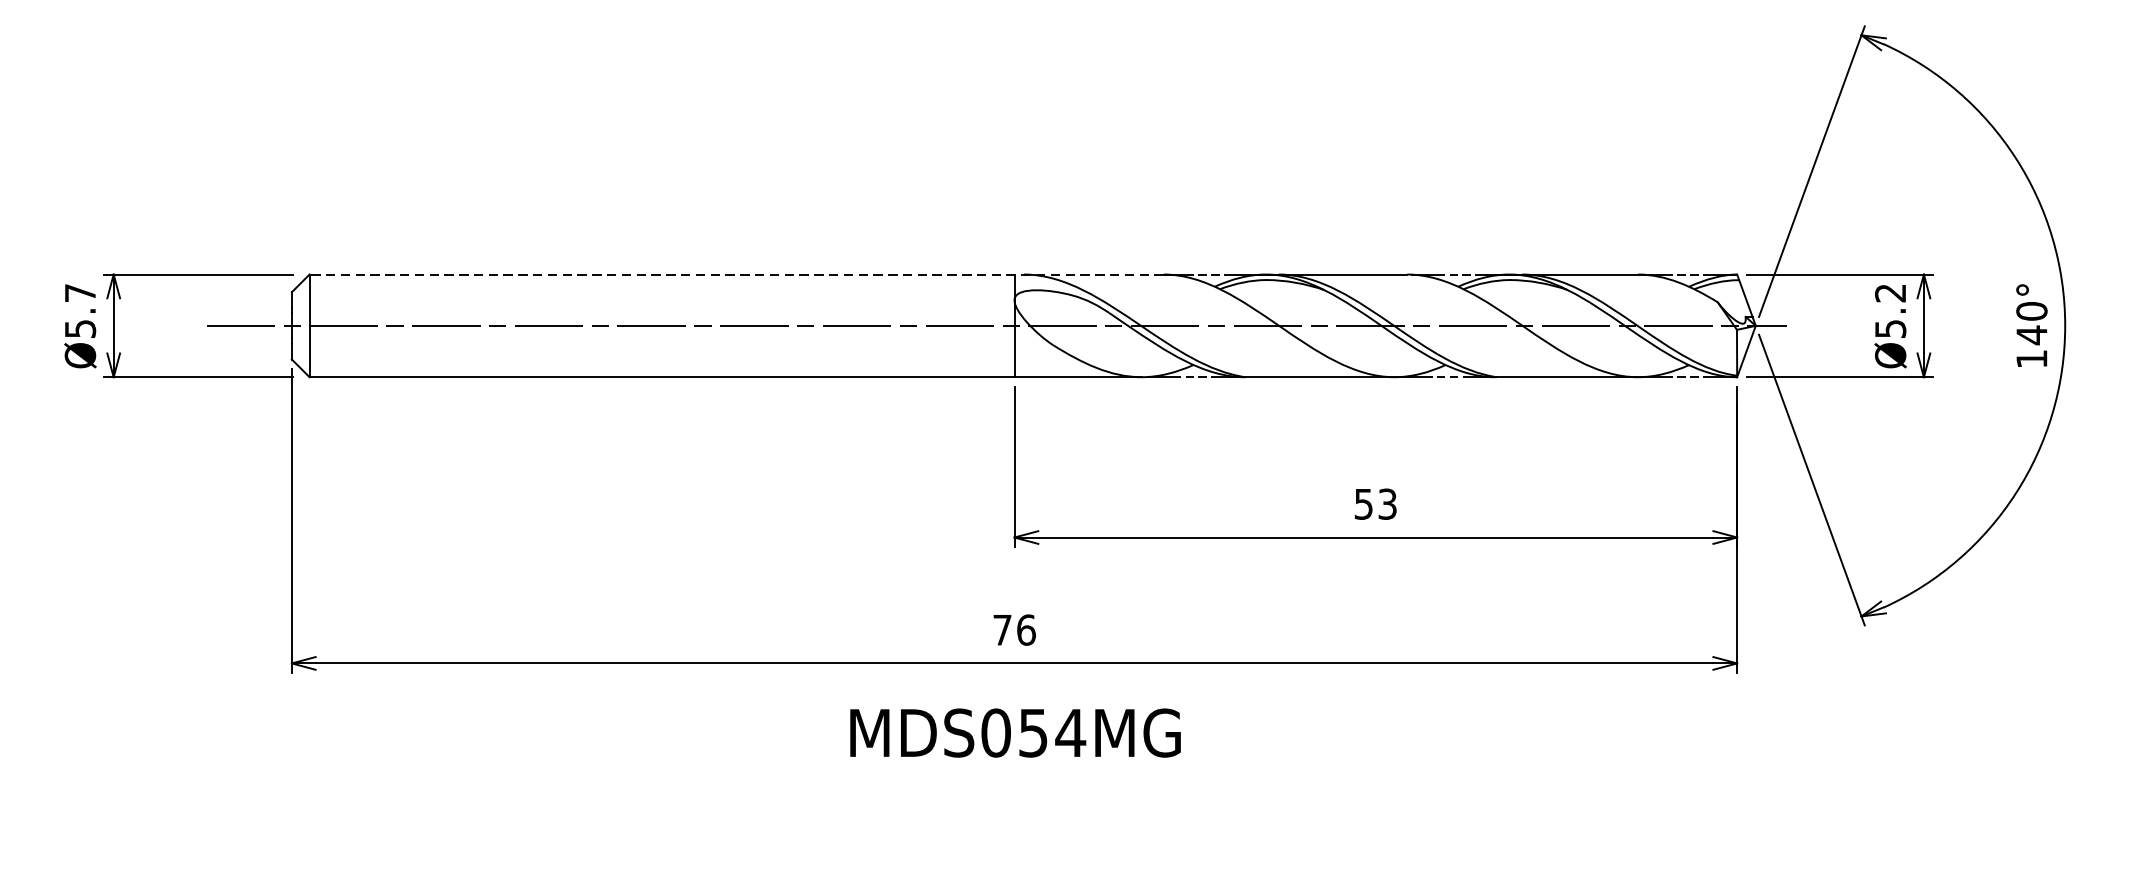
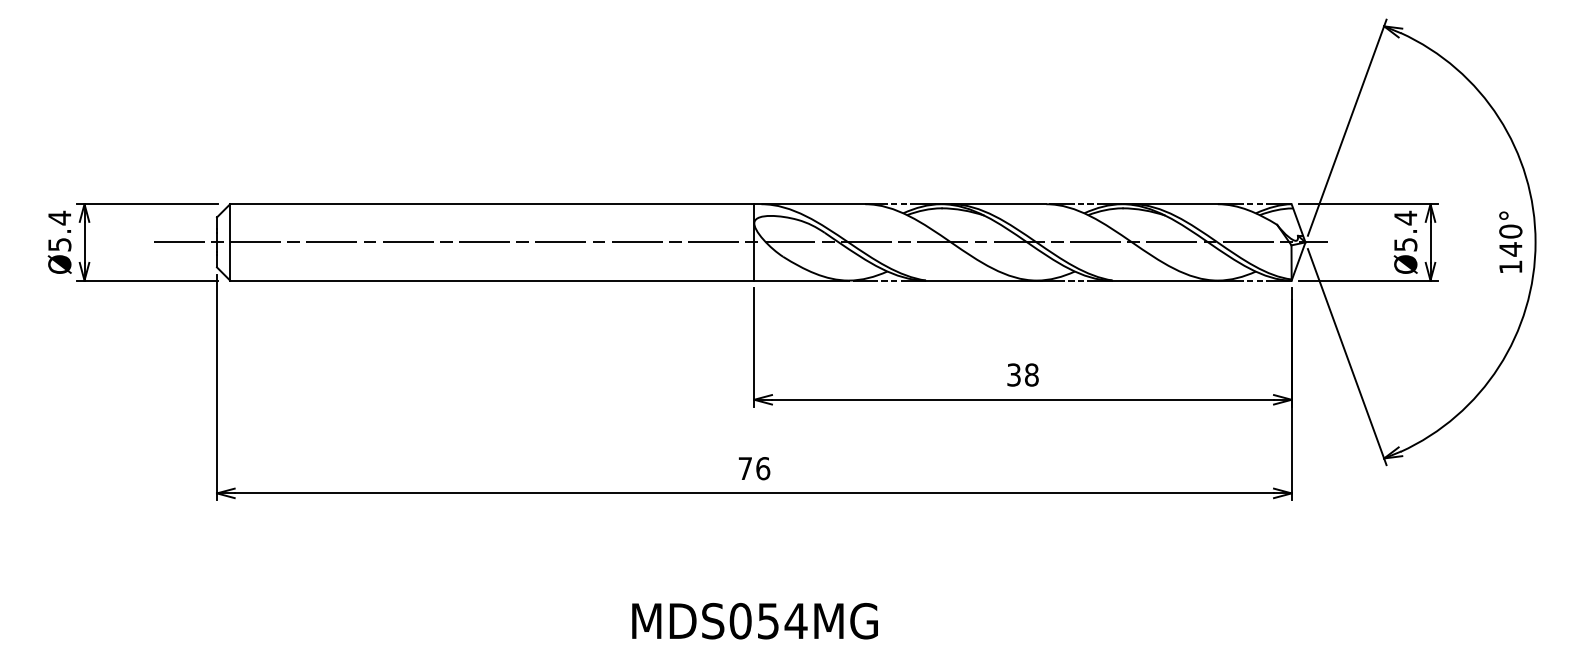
line: (736, 274) -> (547, 204), dashed -> solid
text: (80, 292) -> (59, 217), Ø5.7 -> Ø5.4
text: (1890, 292) -> (1405, 217), Ø5.2 -> Ø5.4
text: (1376, 503) -> (1023, 374), 53 -> 38
text: (1014, 733) -> (754, 621), moved

